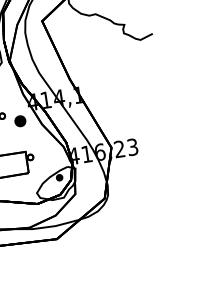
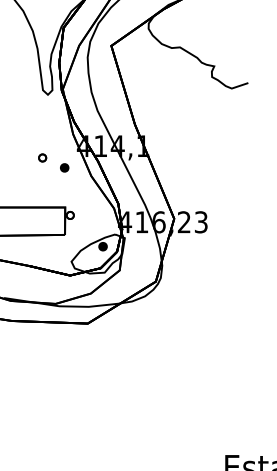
part: (20, 120) -> (64, 167), size x0.62

